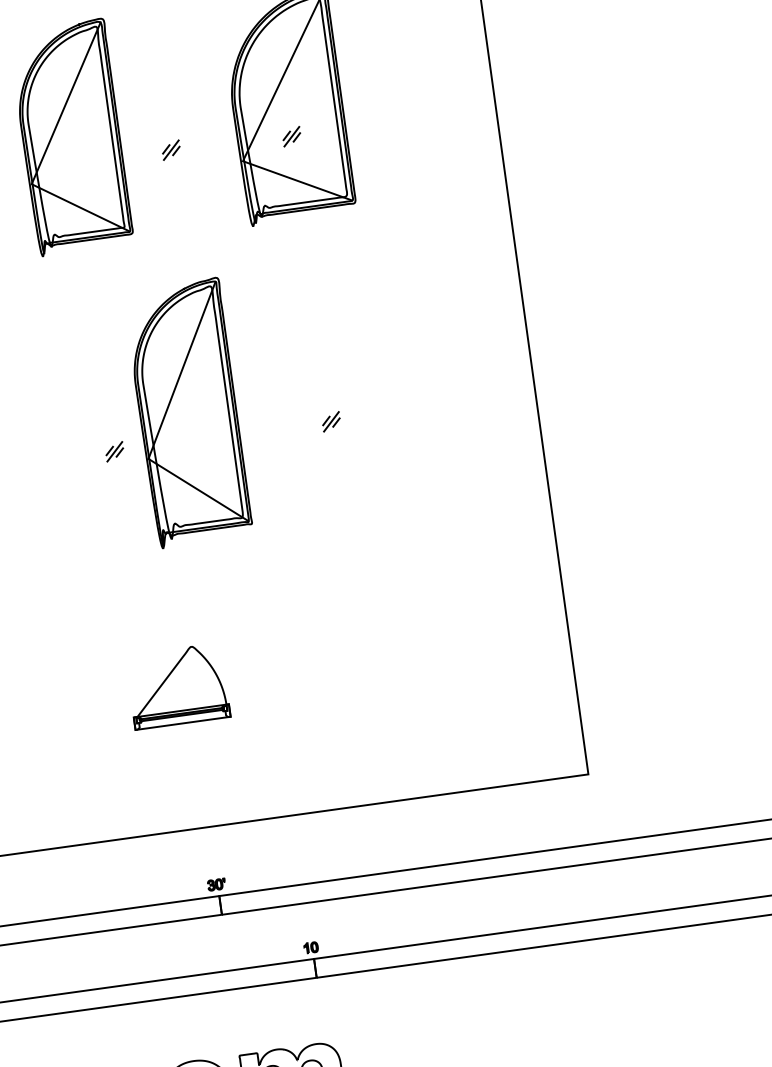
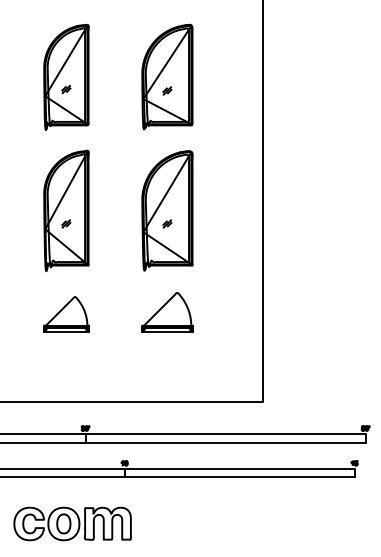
part: (171, 150) -> (66, 89), moved
part: (327, 392) -> (167, 210), added
part: (188, 412) -> (66, 210), moved
part: (358, 611) -> (167, 312), added
part: (178, 686) -> (66, 314), moved

